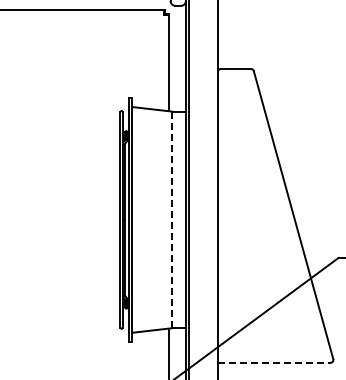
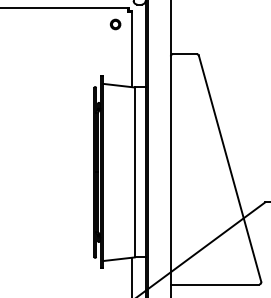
part: (147, 31) -> (115, 24), added
line: (172, 220) -> (135, 172), dashed -> solid
line: (274, 362) -> (215, 284), dashed -> solid

